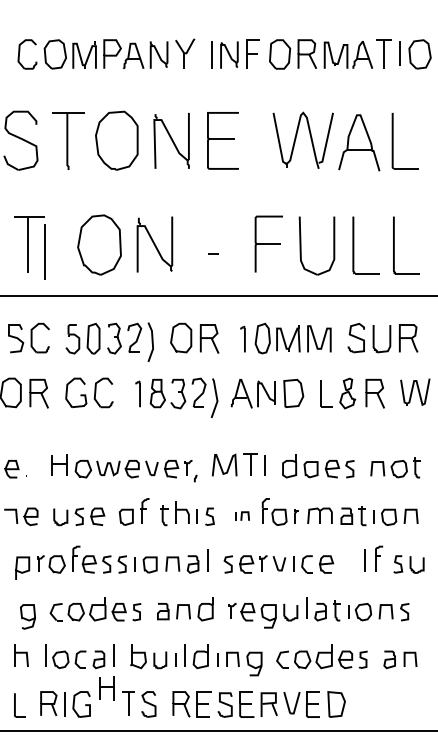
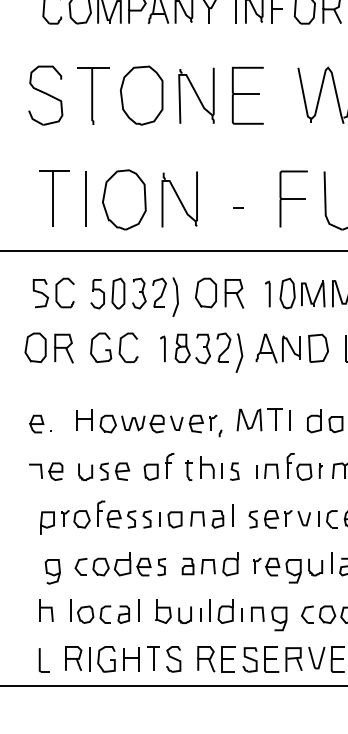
line: (44, 251) -> (85, 199), moved
part: (242, 515) -> (267, 470), size x1.67
part: (106, 688) -> (131, 659), moved

